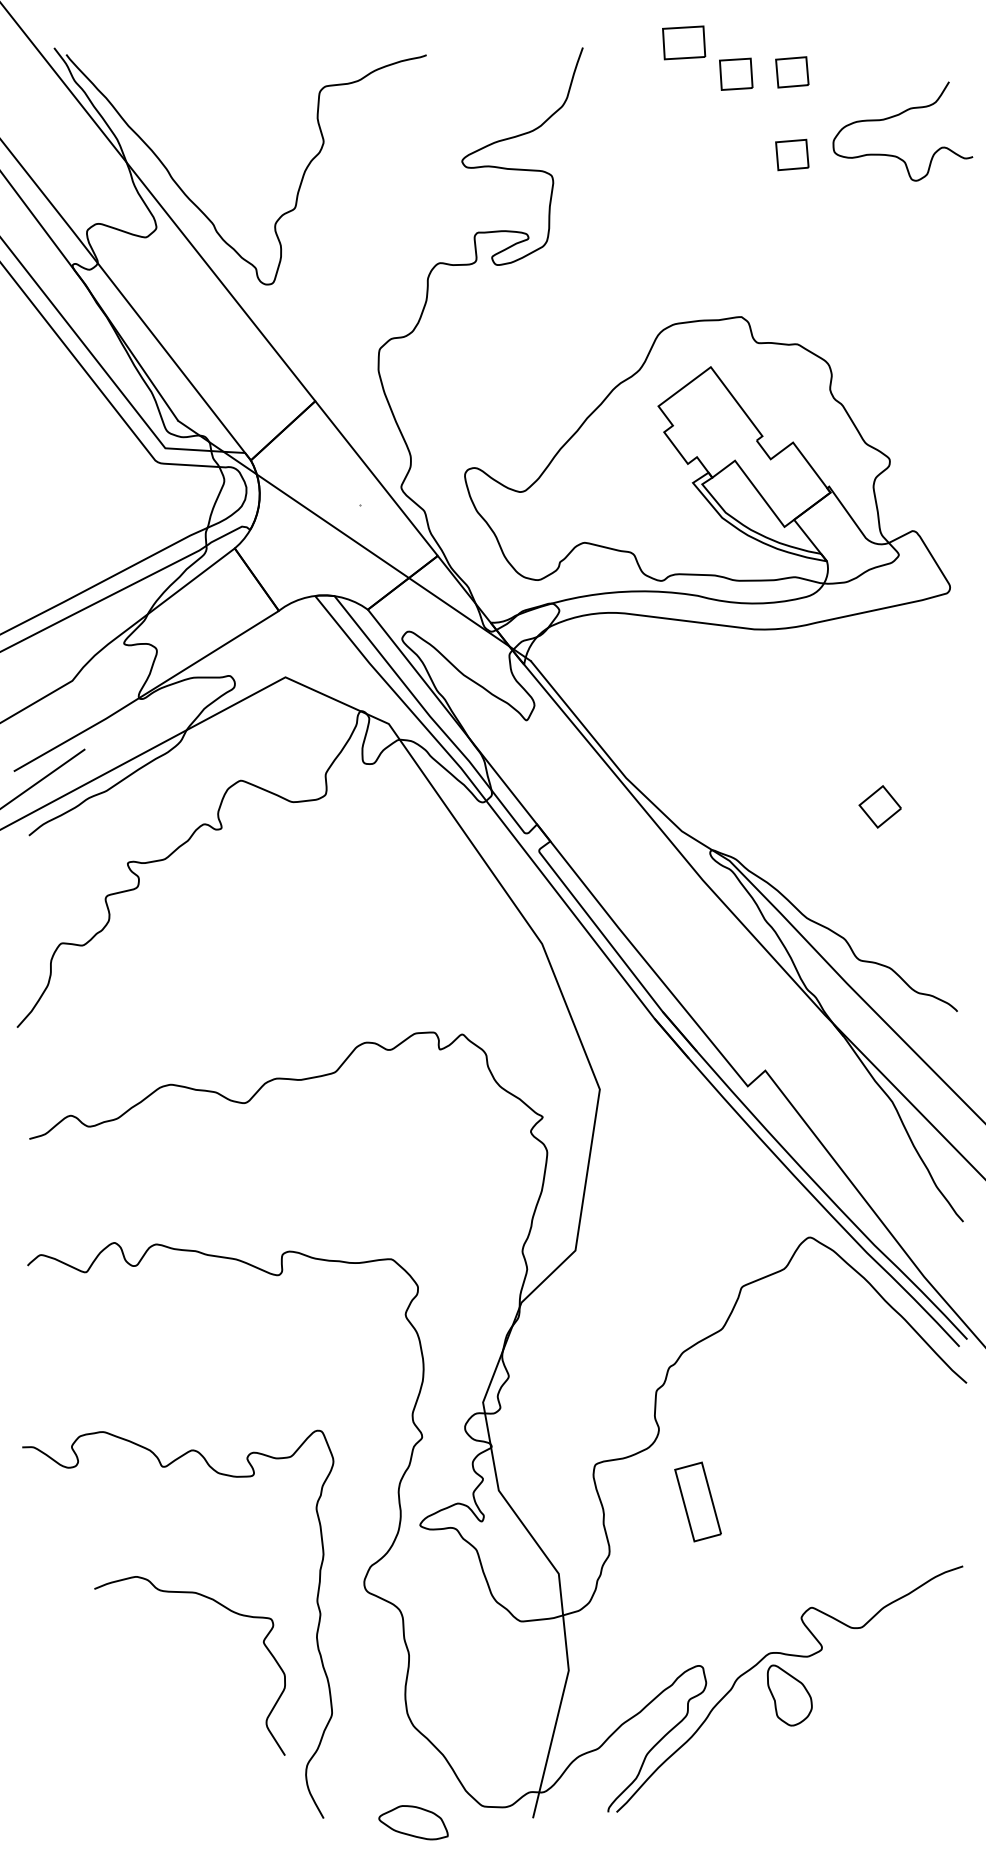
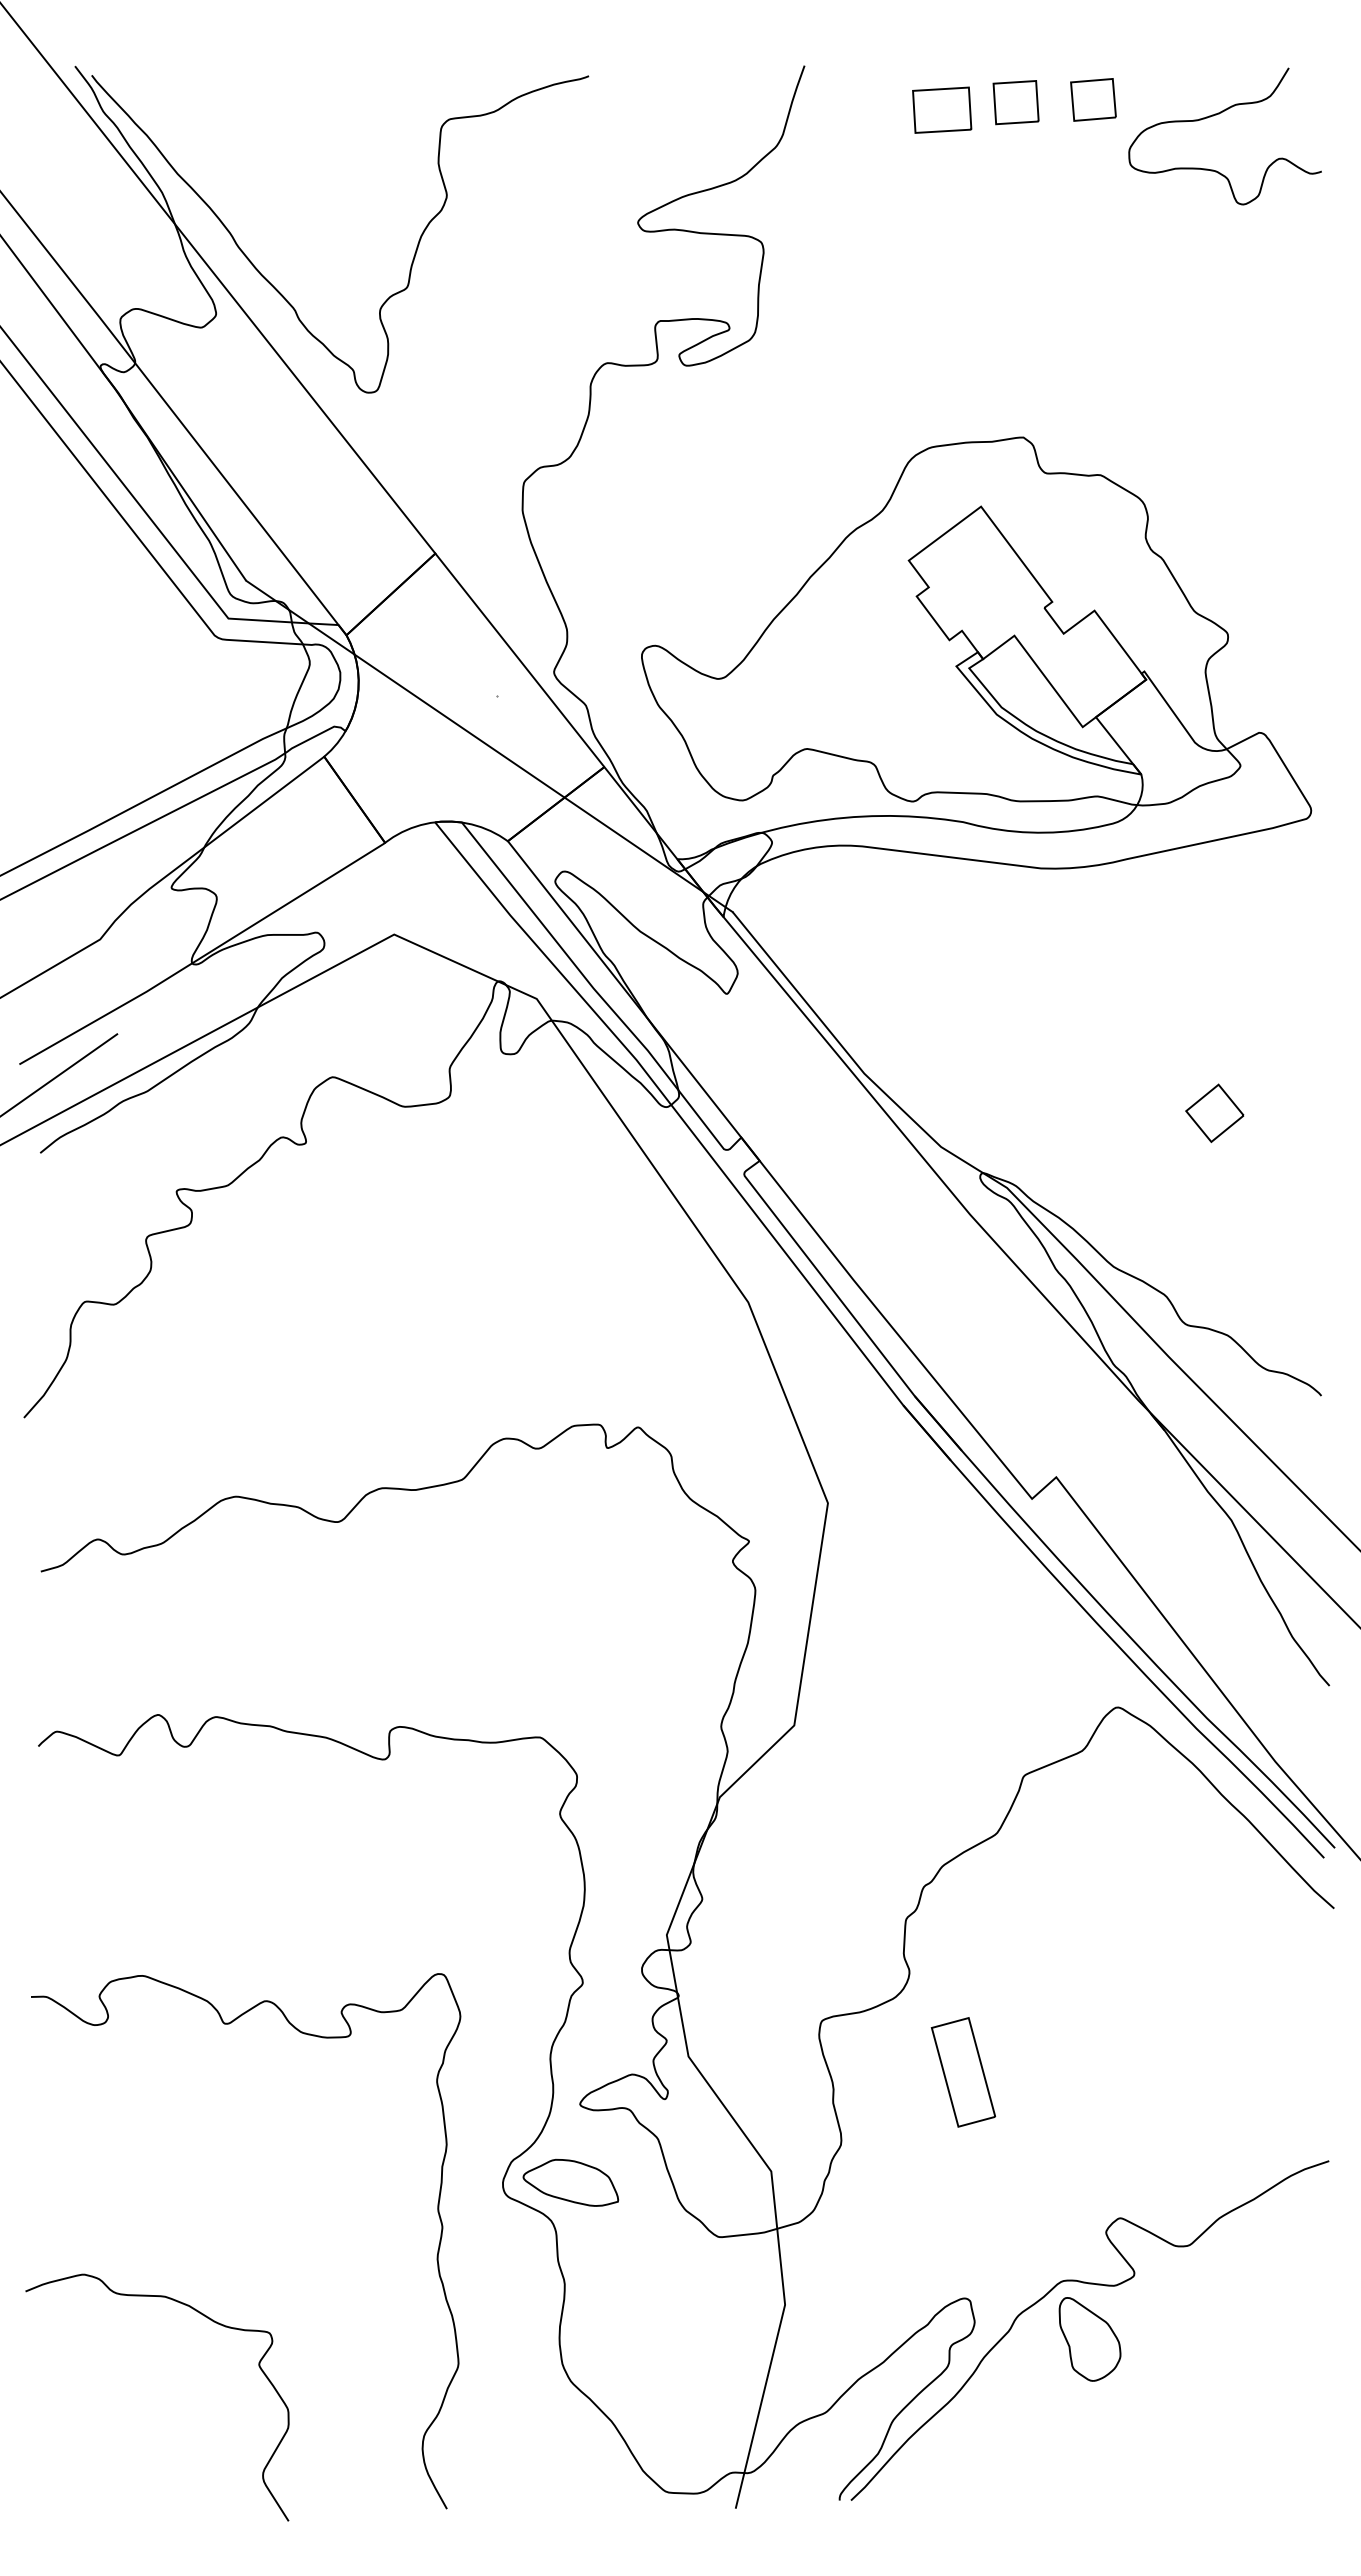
part: (684, 42) -> (942, 109), moved
curve: (896, 116) -> (1216, 115), moved
part: (792, 154) -> (1093, 213), removed
curve: (224, 1607) -> (205, 2317), moved
part: (413, 1822) -> (570, 2182), moved

